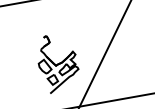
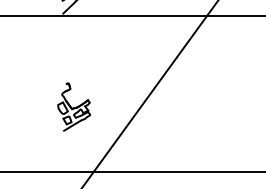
part: (57, 62) -> (73, 106), size x0.6

